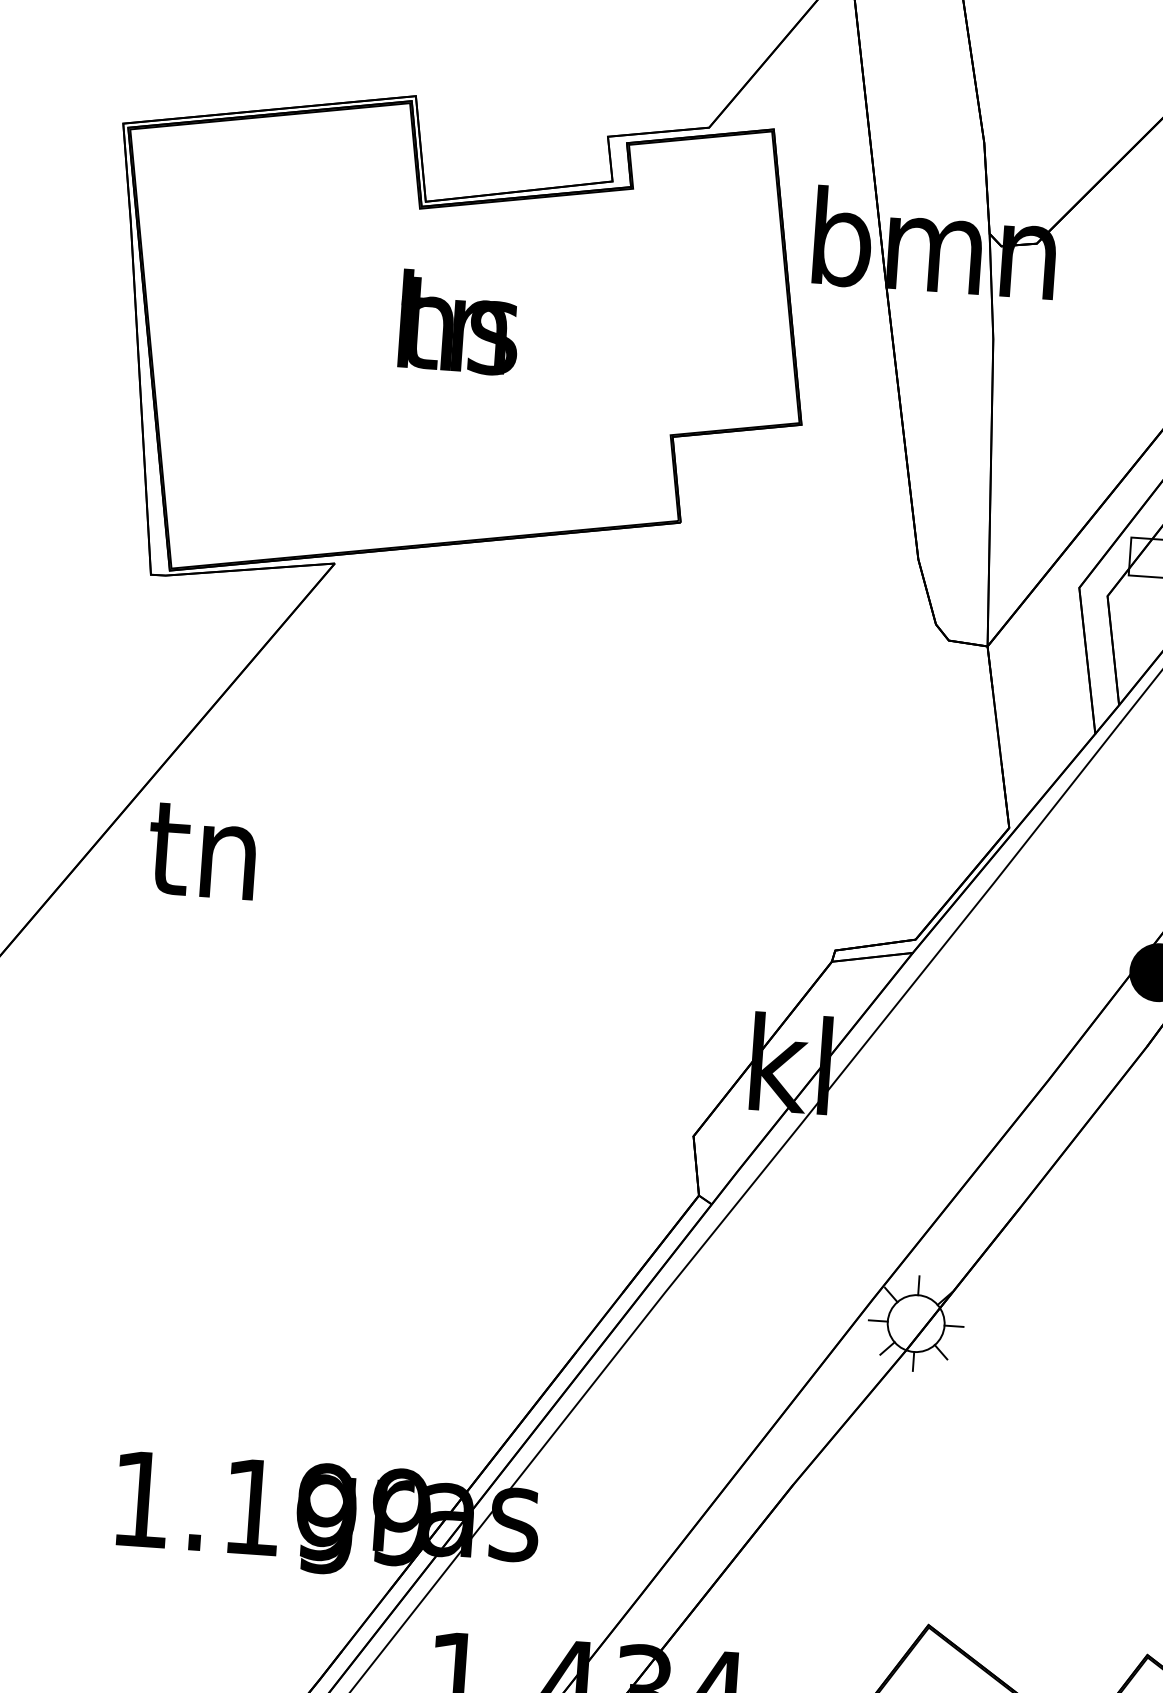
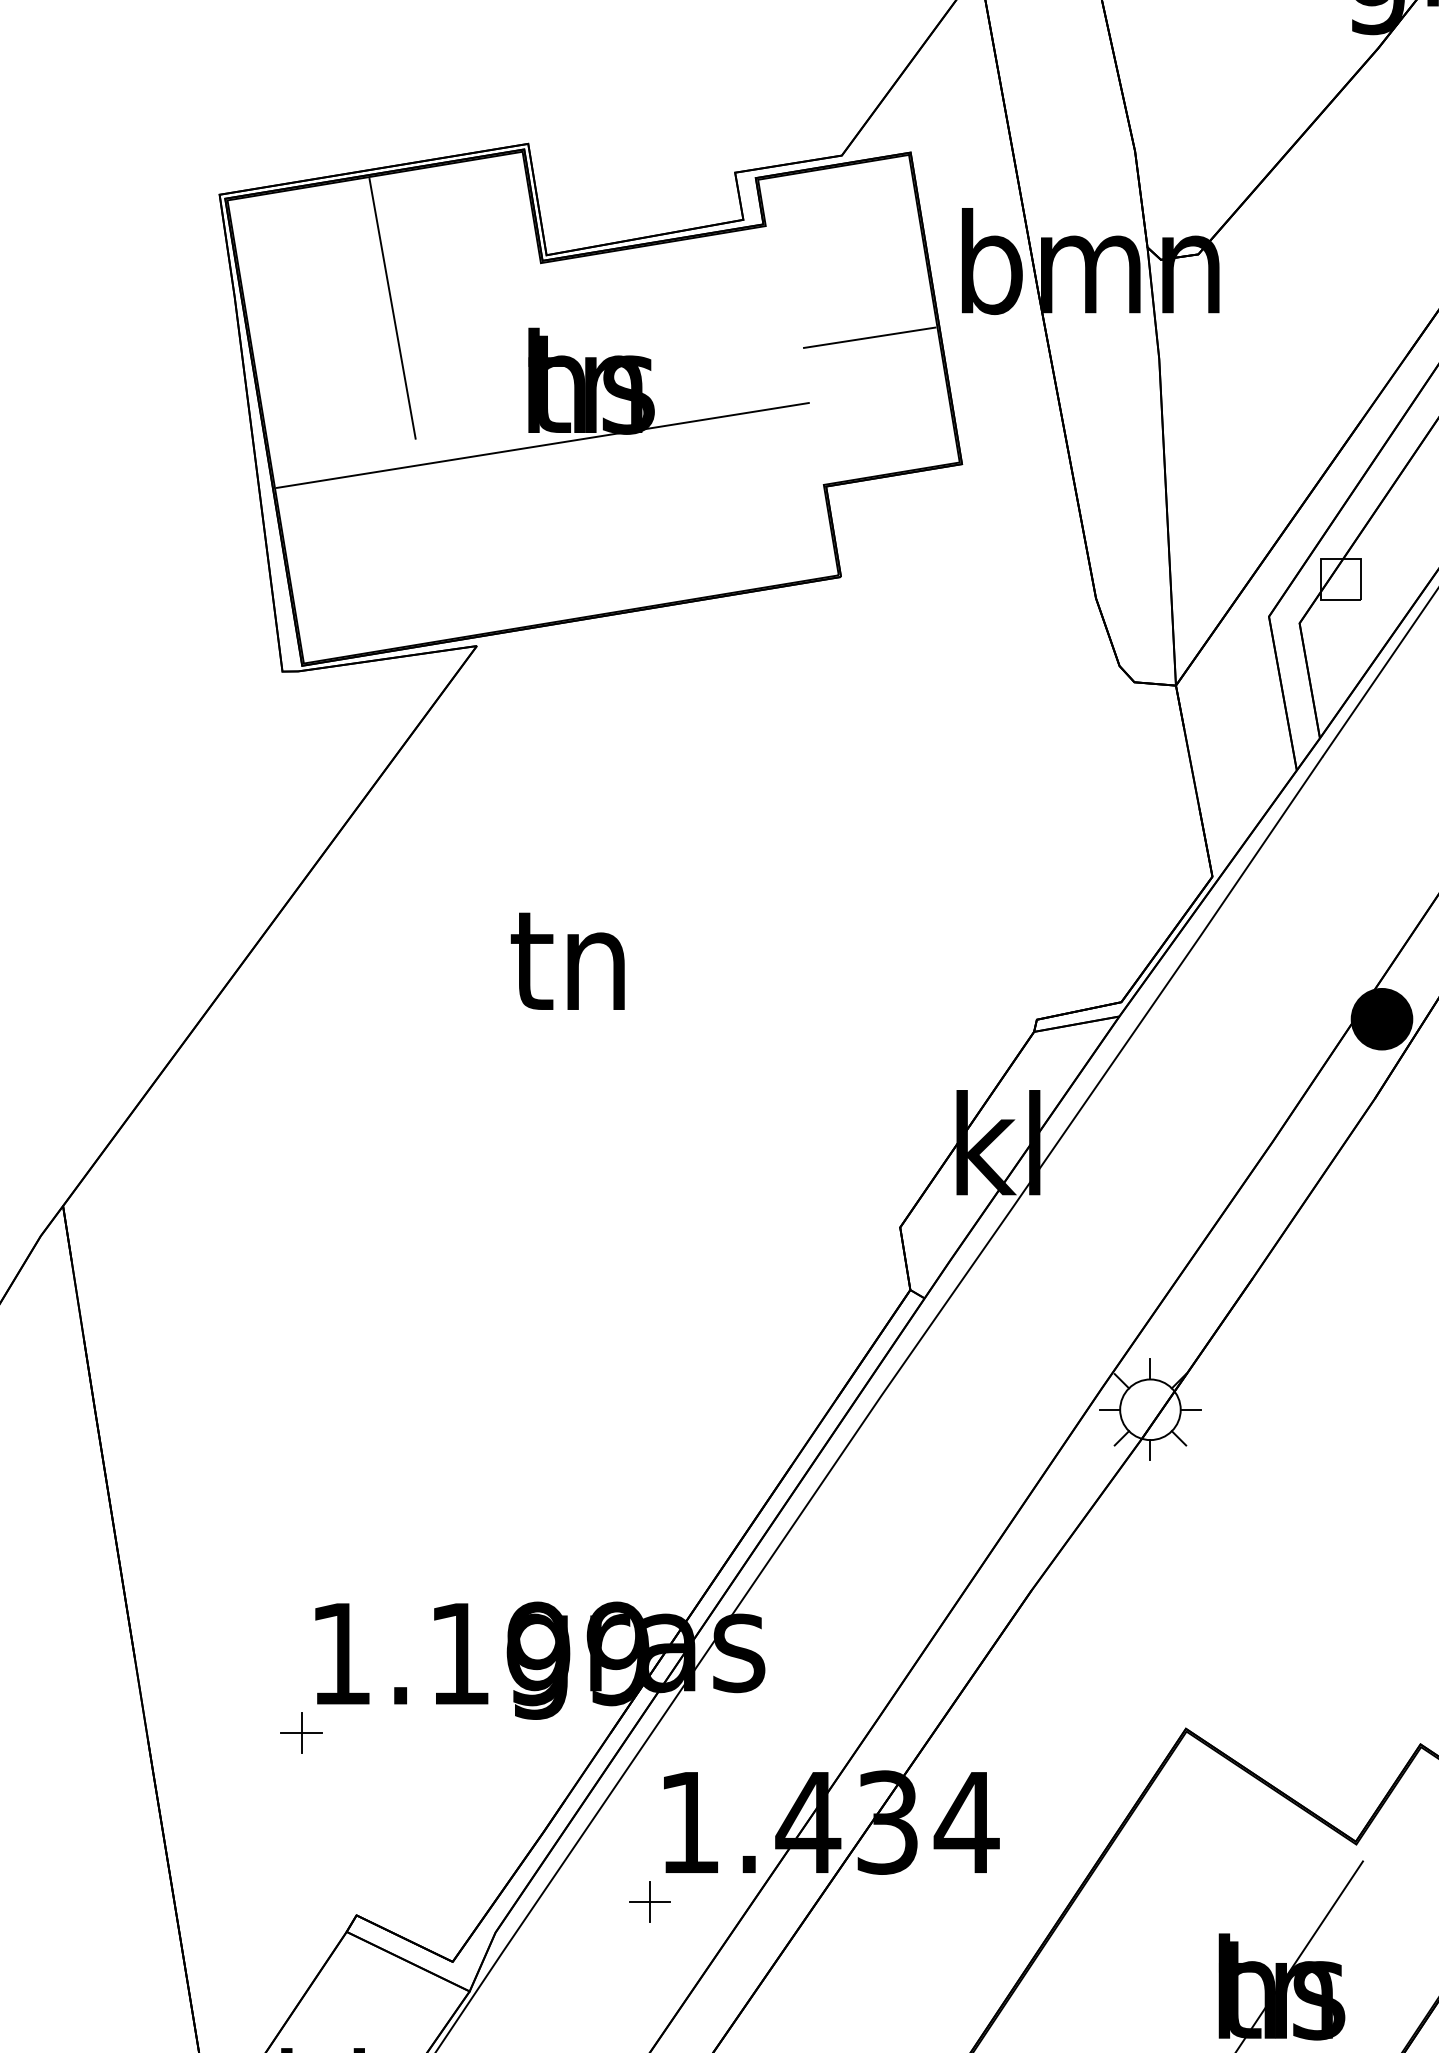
line: (277, 241) -> (392, 308), added
line: (723, 300) -> (869, 337), added
line: (409, 379) -> (542, 445), added
text: (202, 850) -> (567, 960), moved
part: (99, 1570) -> (301, 1732), added

